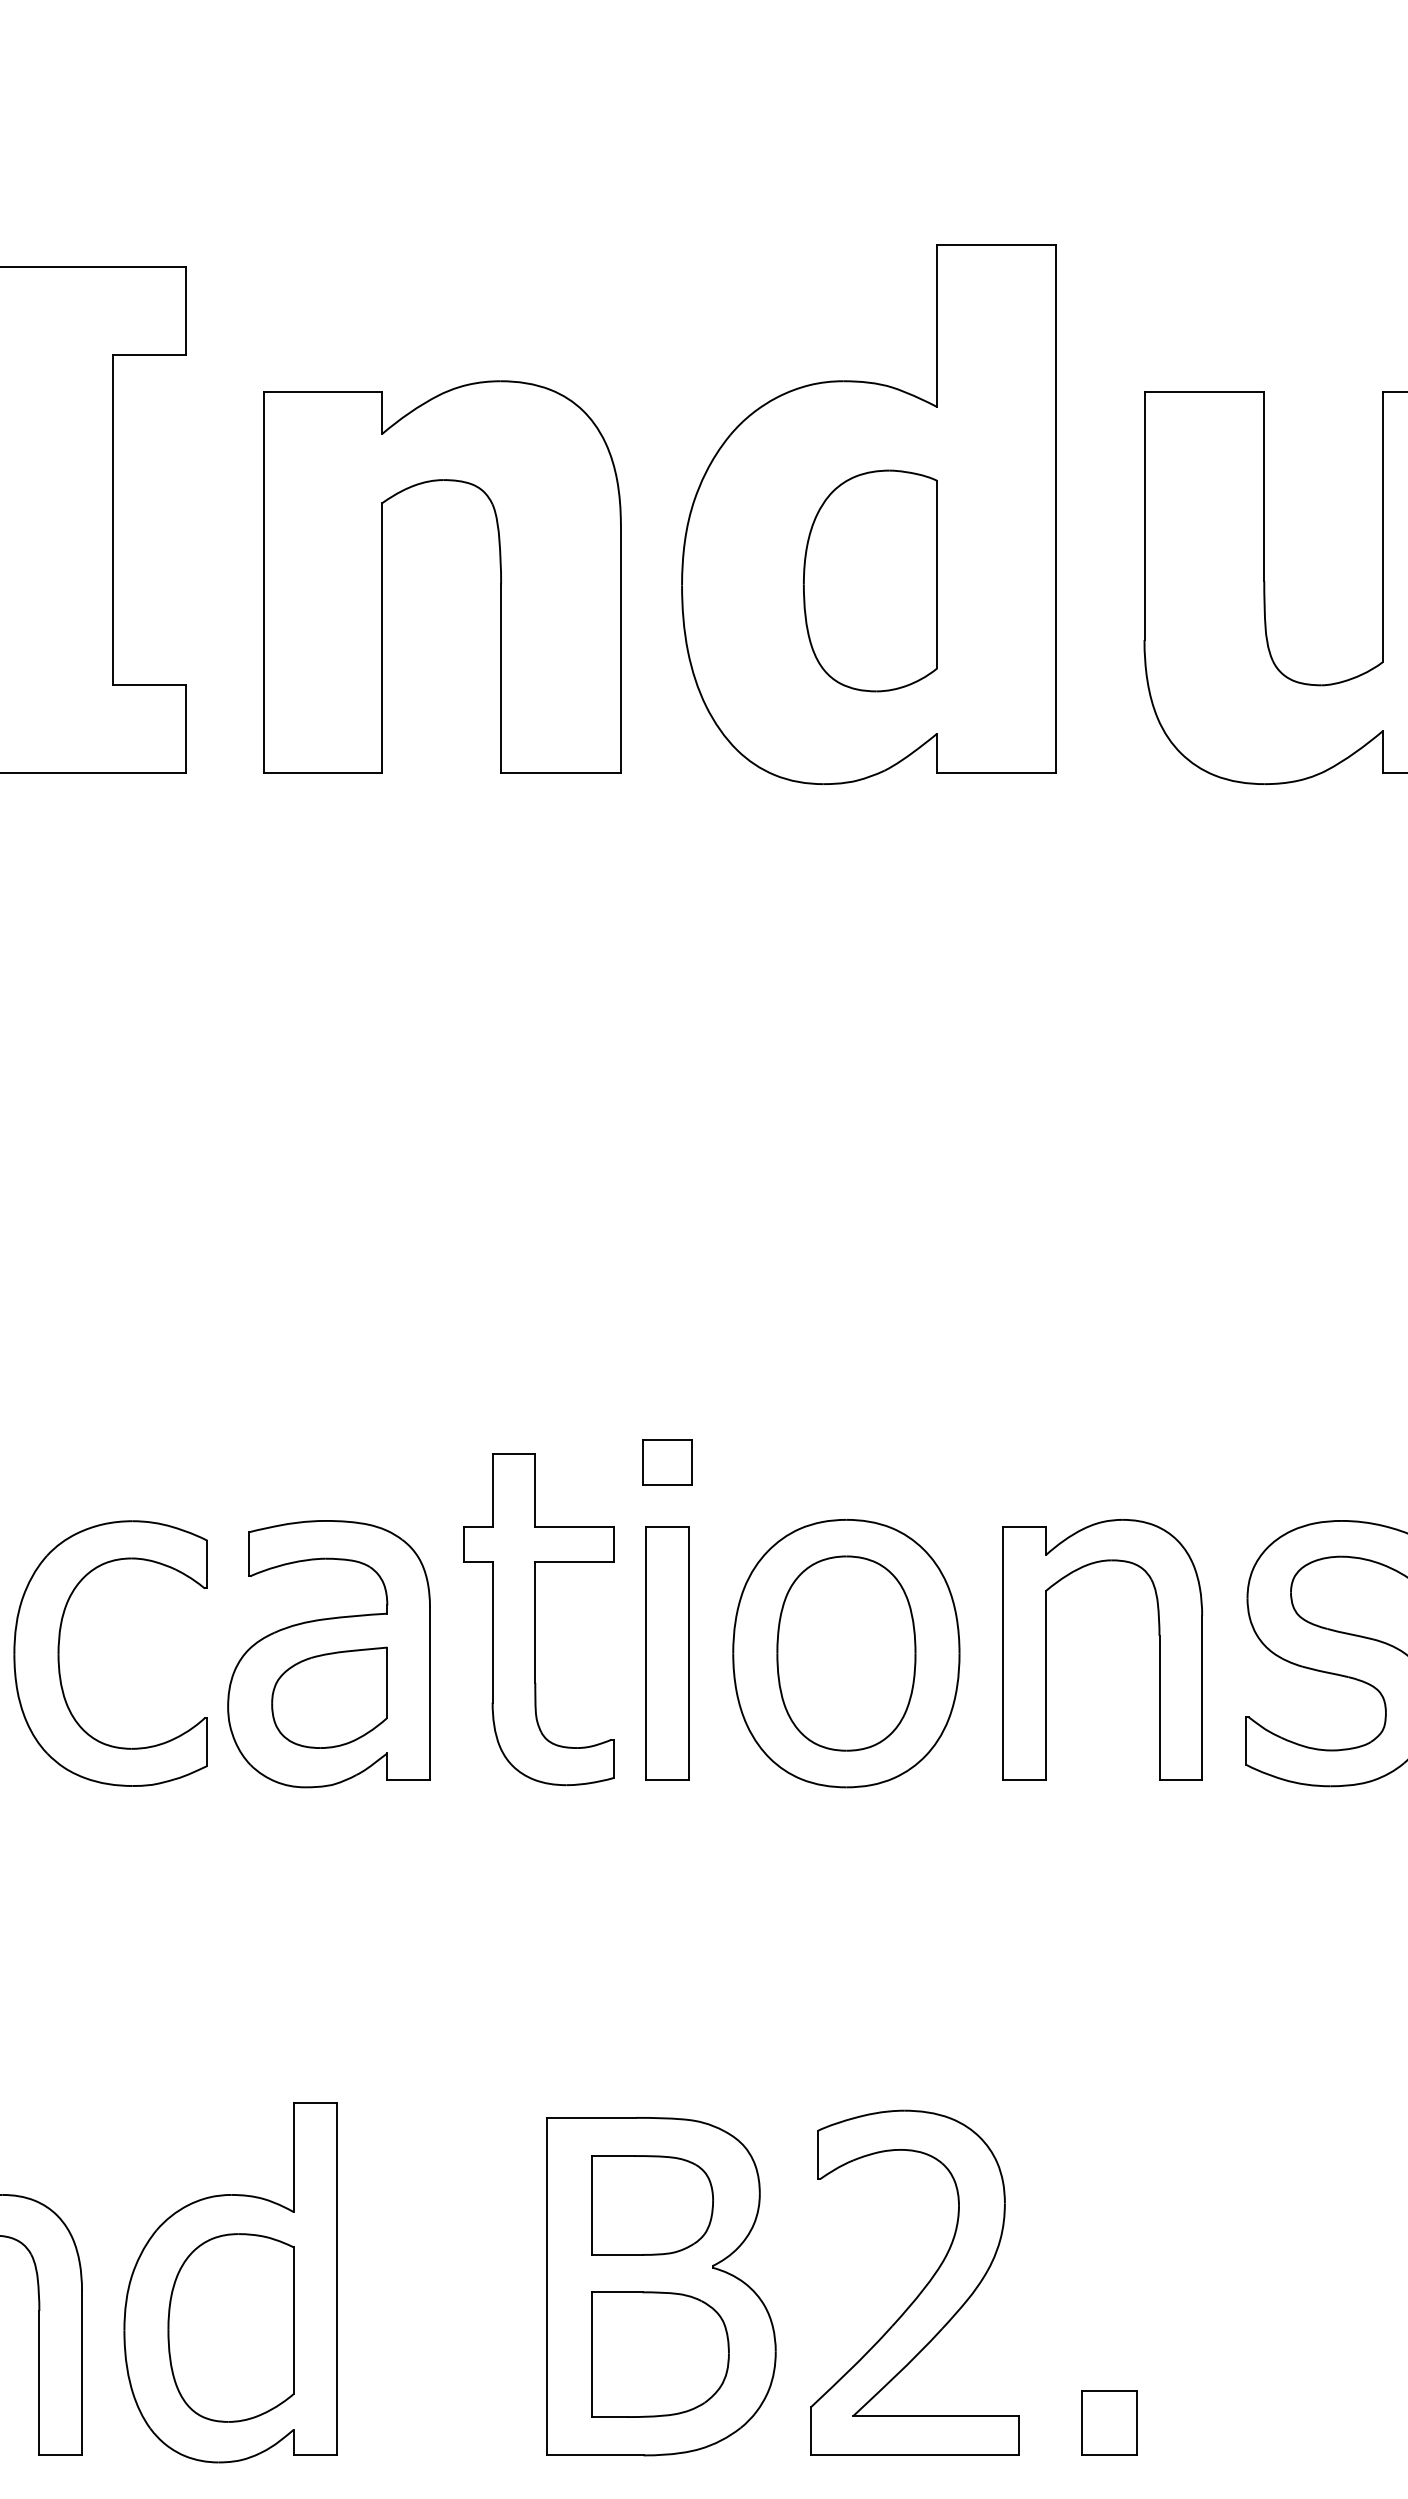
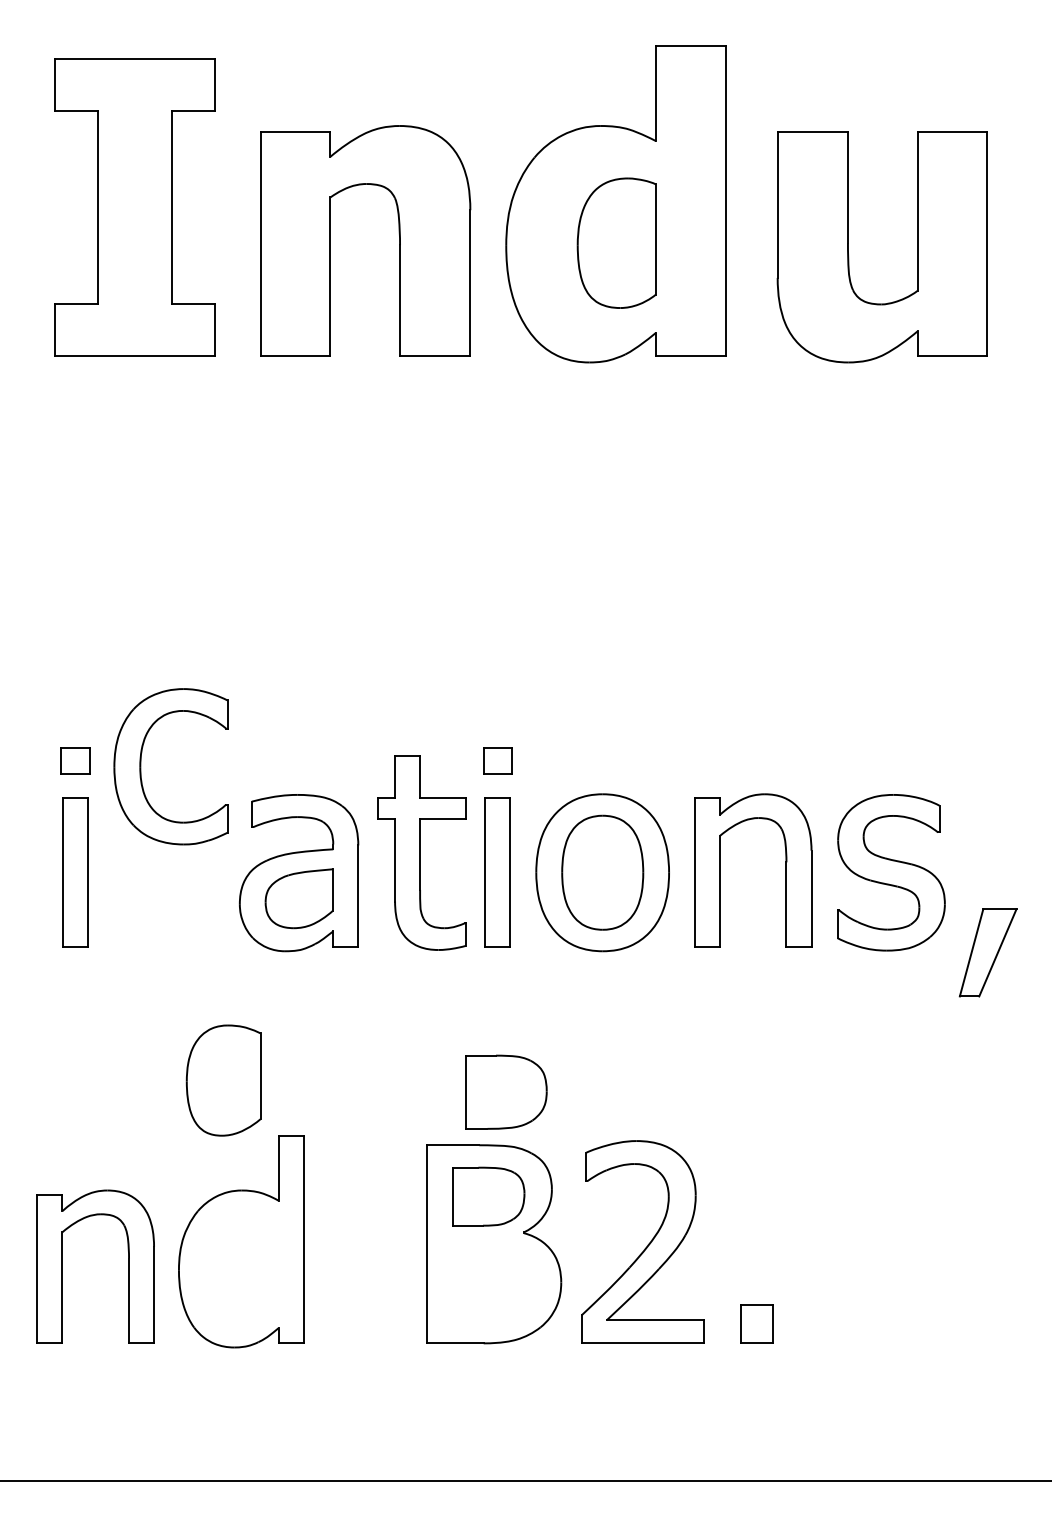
part: (60, 1653) -> (141, 766), moved
part: (230, 2327) -> (223, 1080), moved
part: (660, 2353) -> (506, 1091), moved

